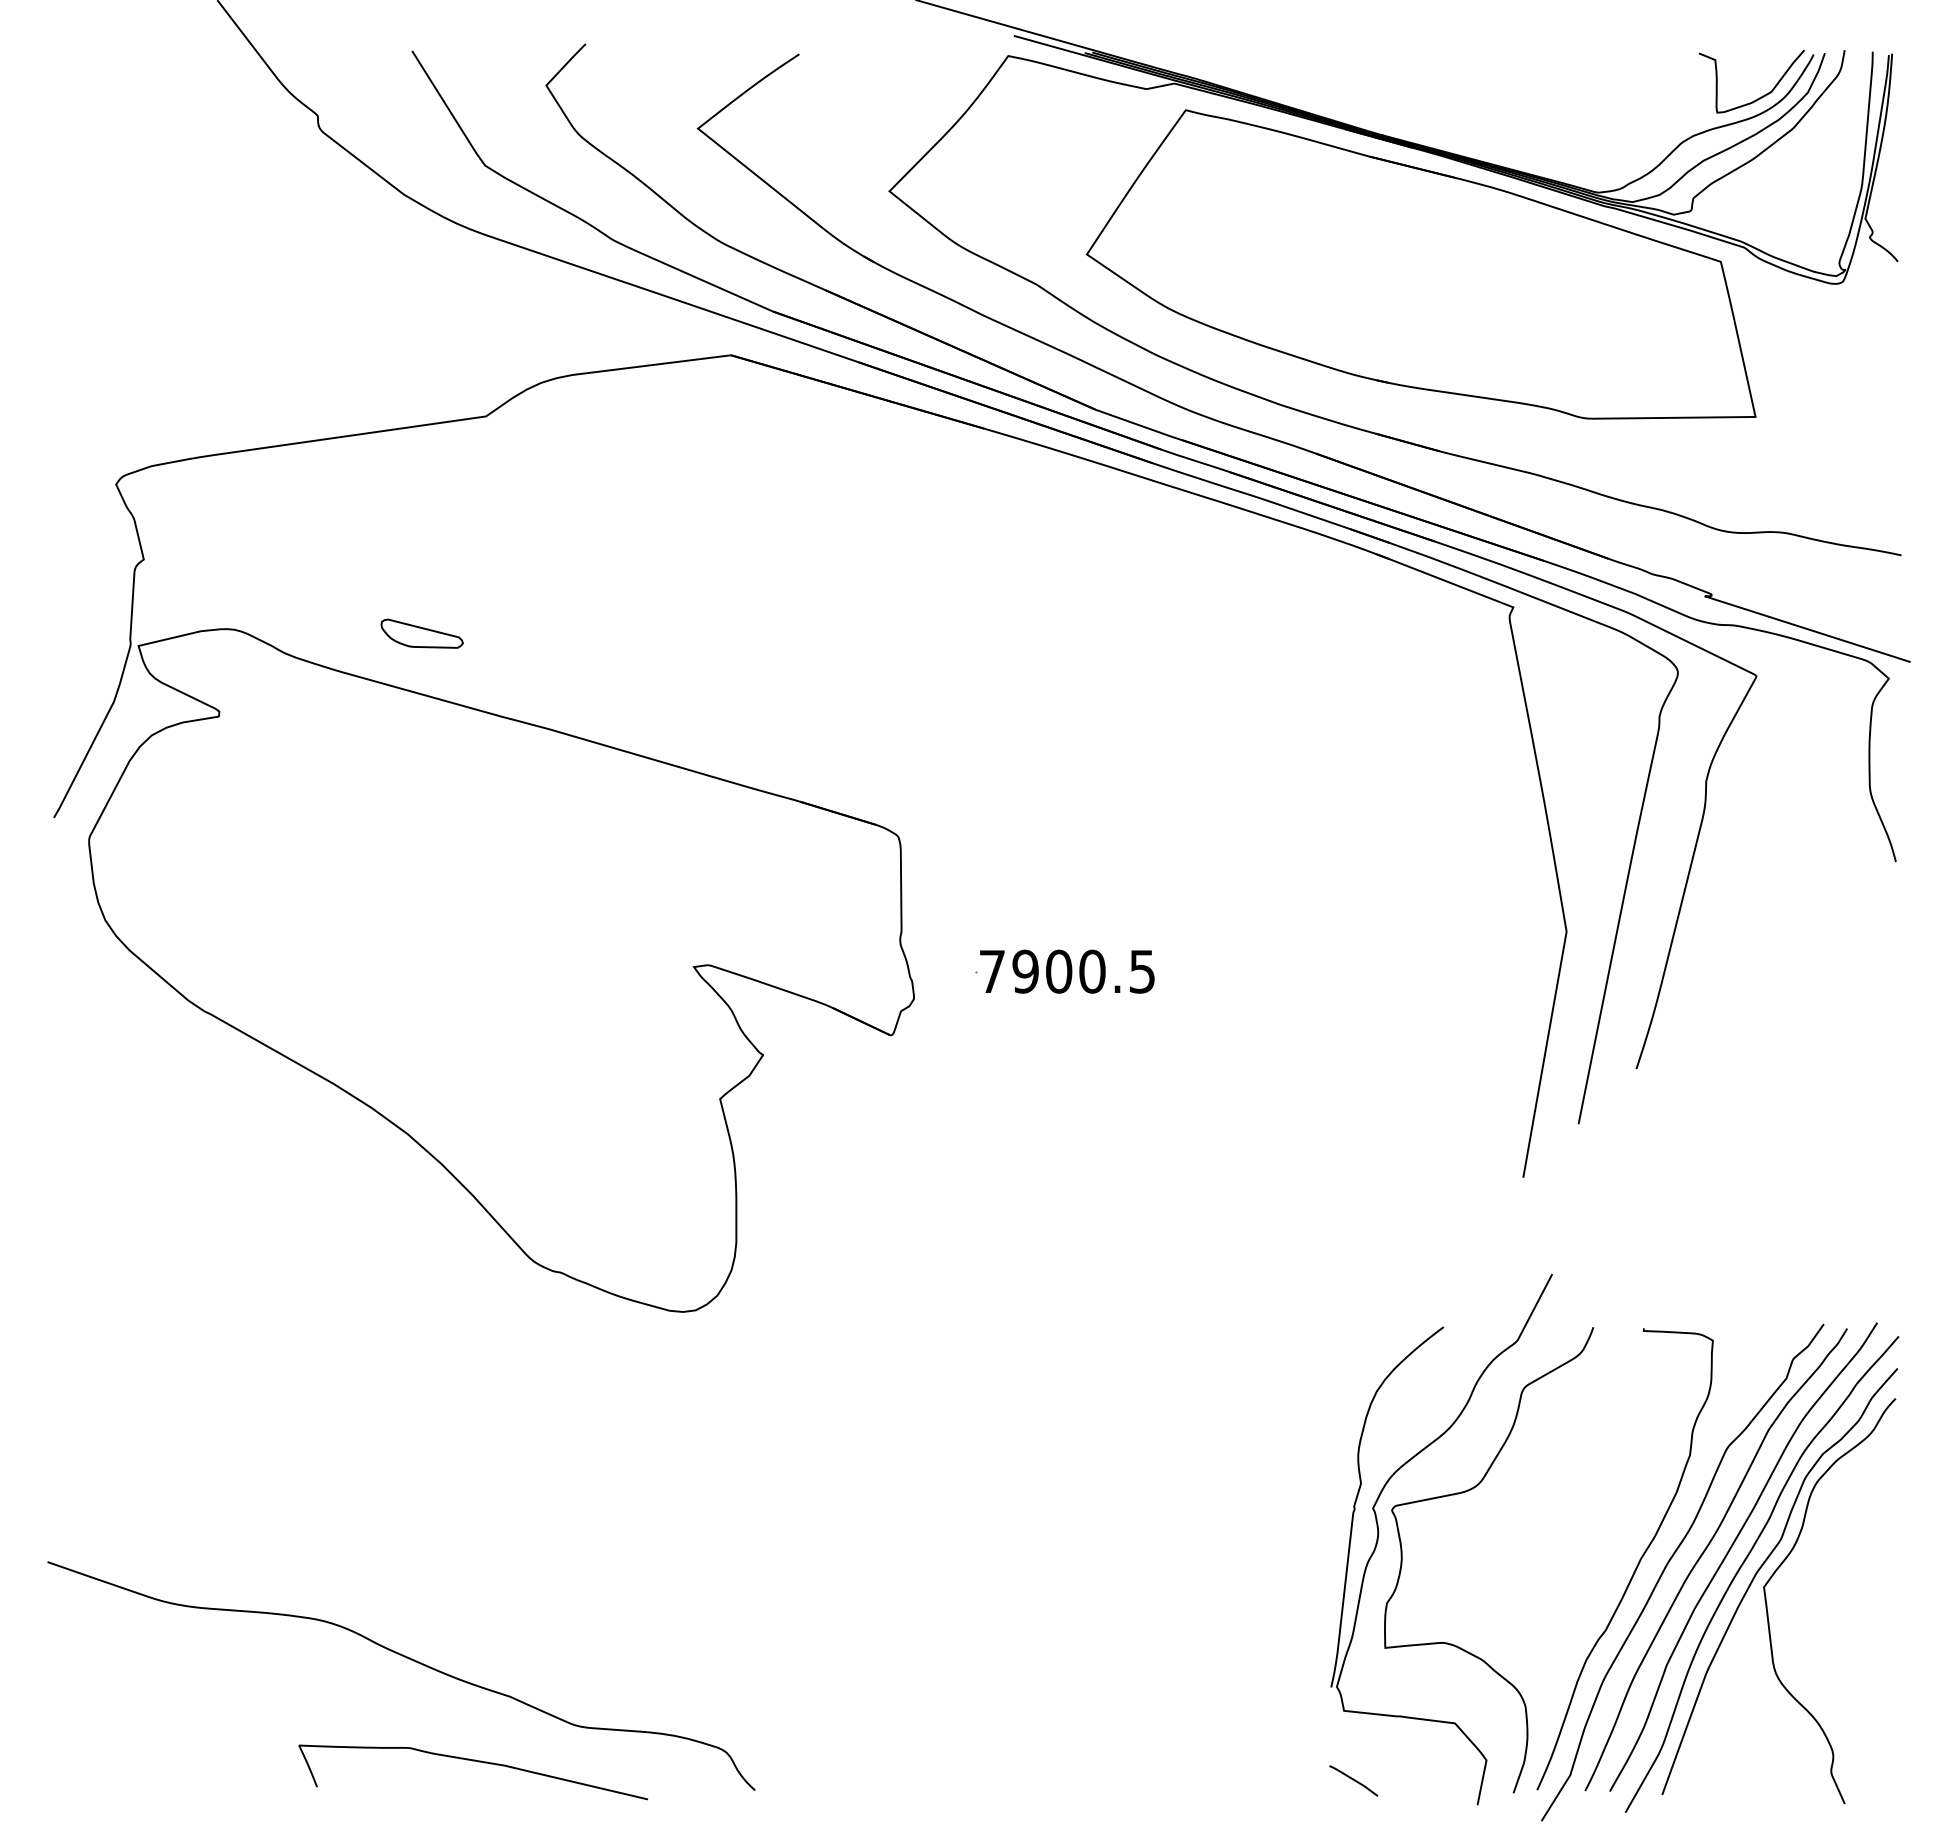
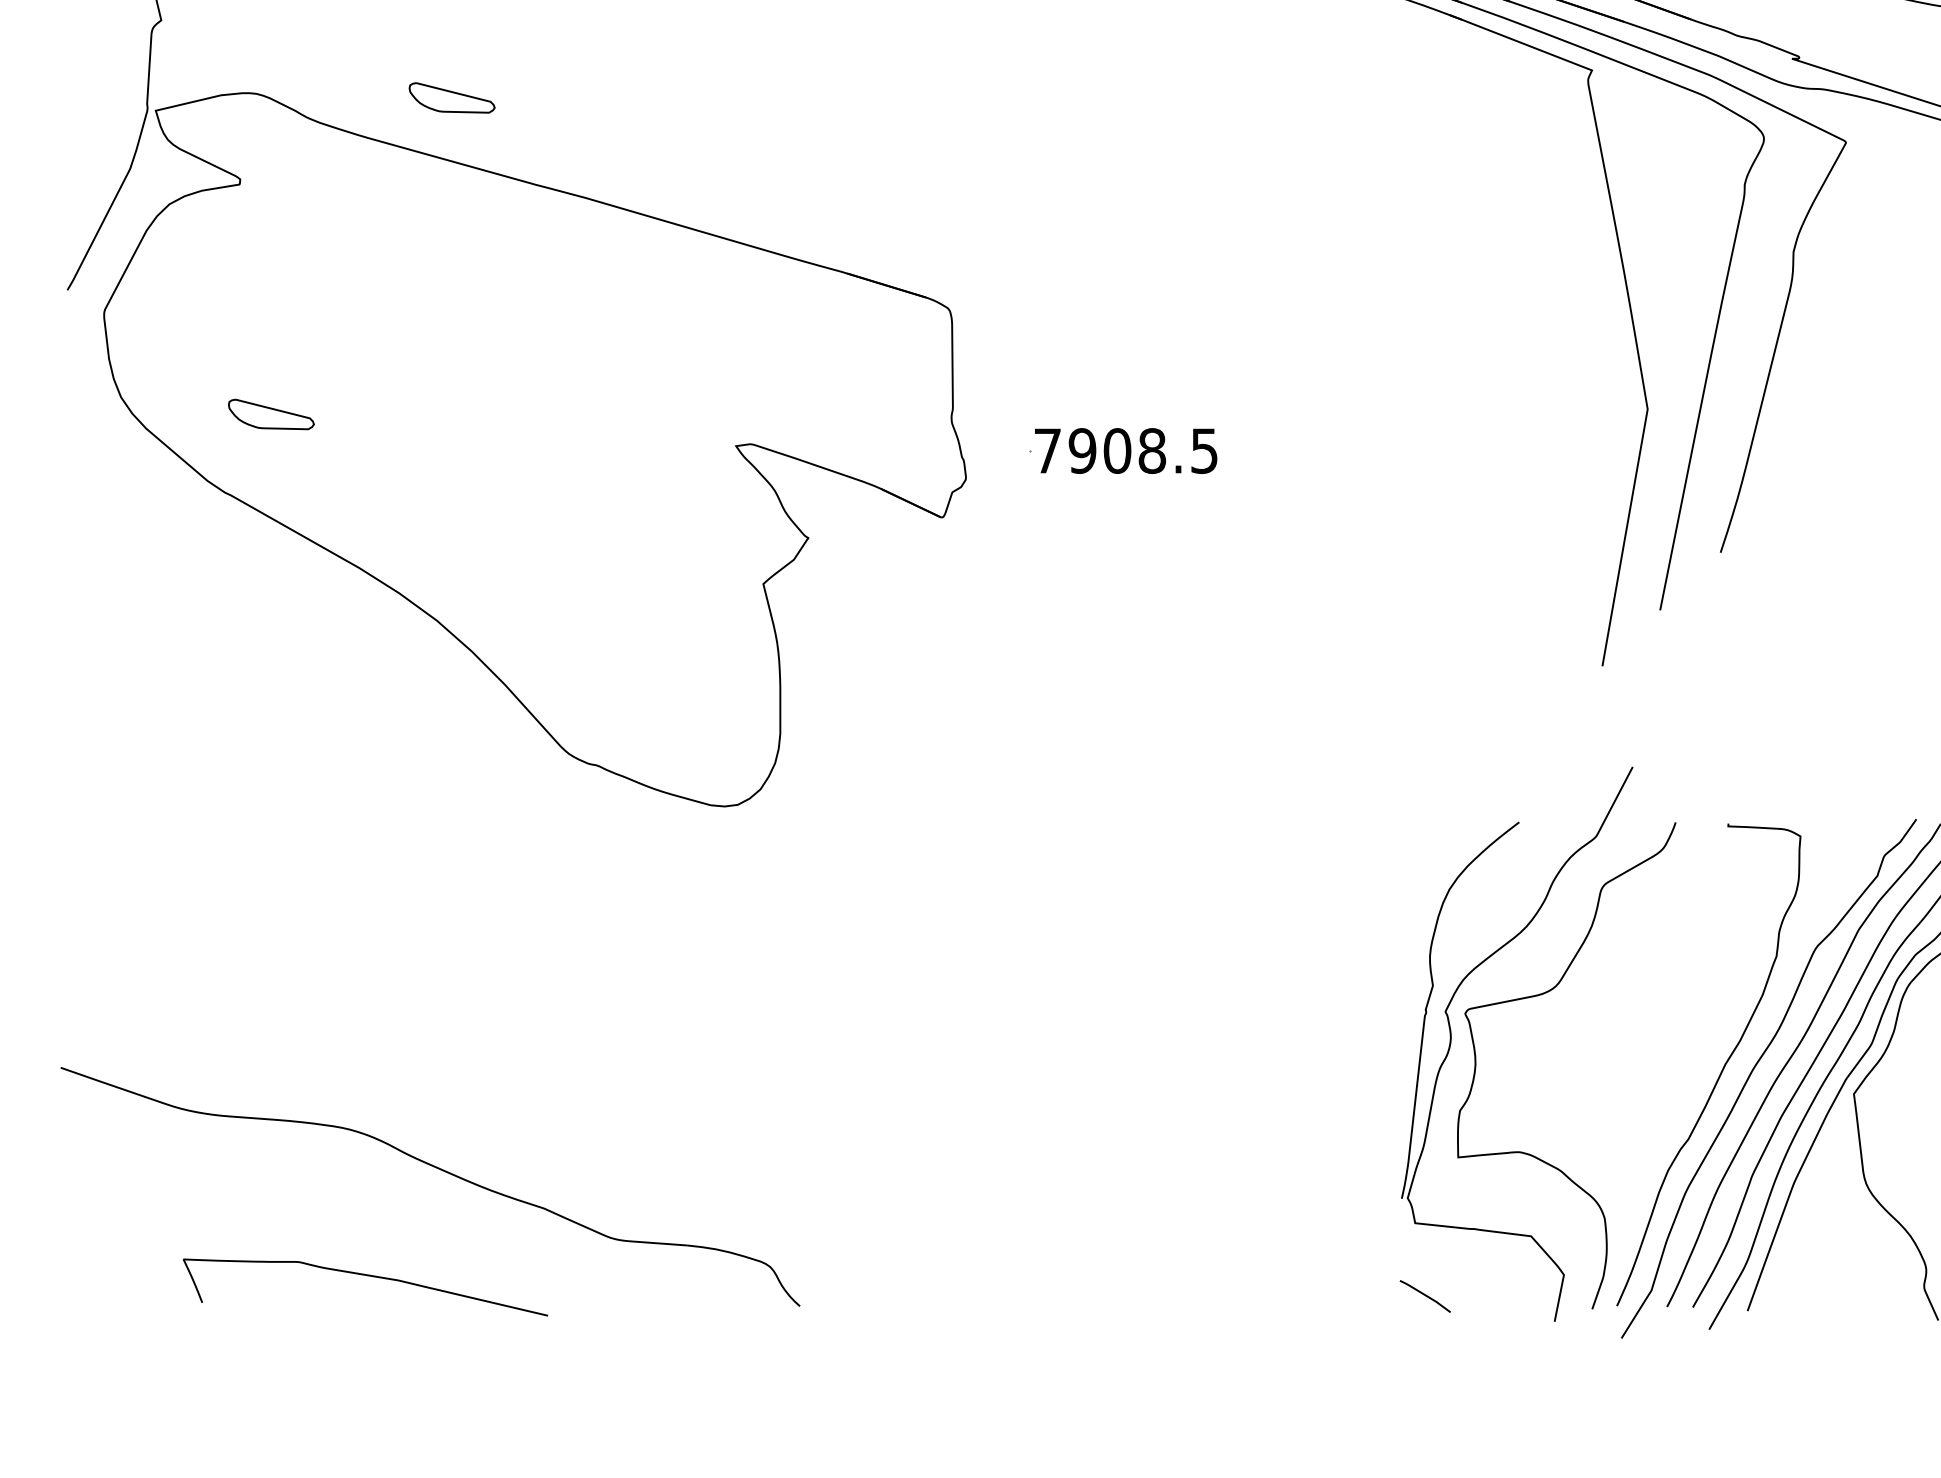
part: (248, 936) -> (270, 414), added
text: (1092, 971) -> (1152, 450), 7900.5 -> 7908.5
curve: (472, 1761) -> (364, 1276), moved

